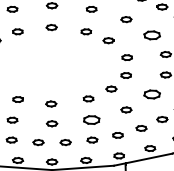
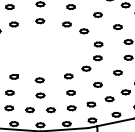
part: (151, 34) -> (117, 26), size x0.62
part: (151, 93) -> (117, 72), size x0.62
part: (90, 119) -> (70, 92), size x0.62

